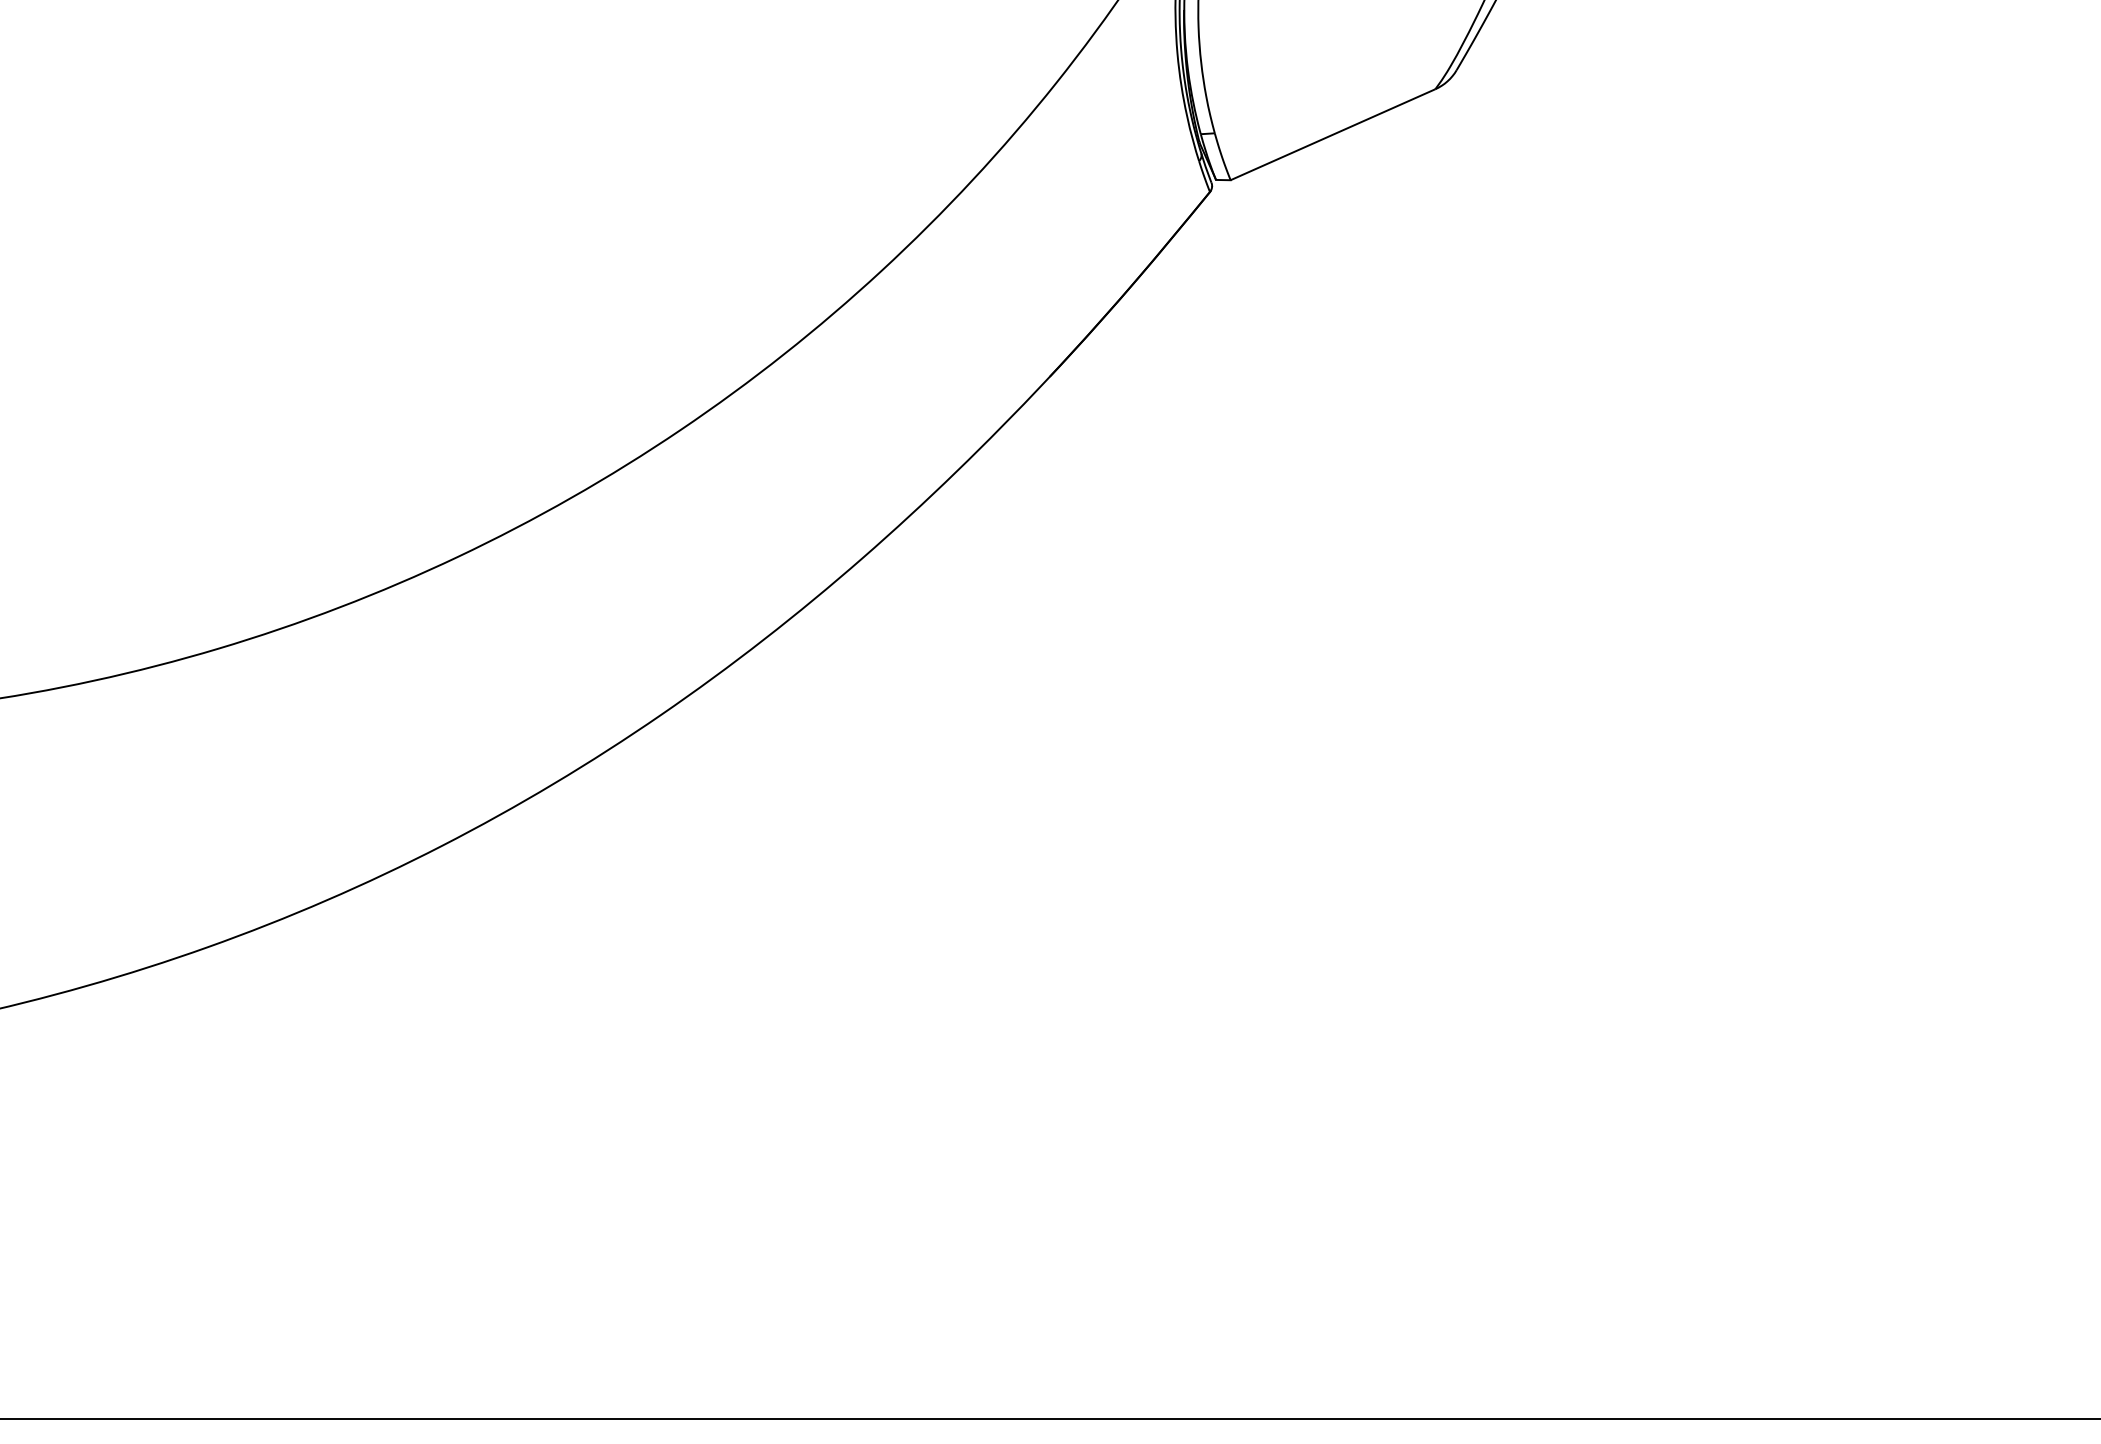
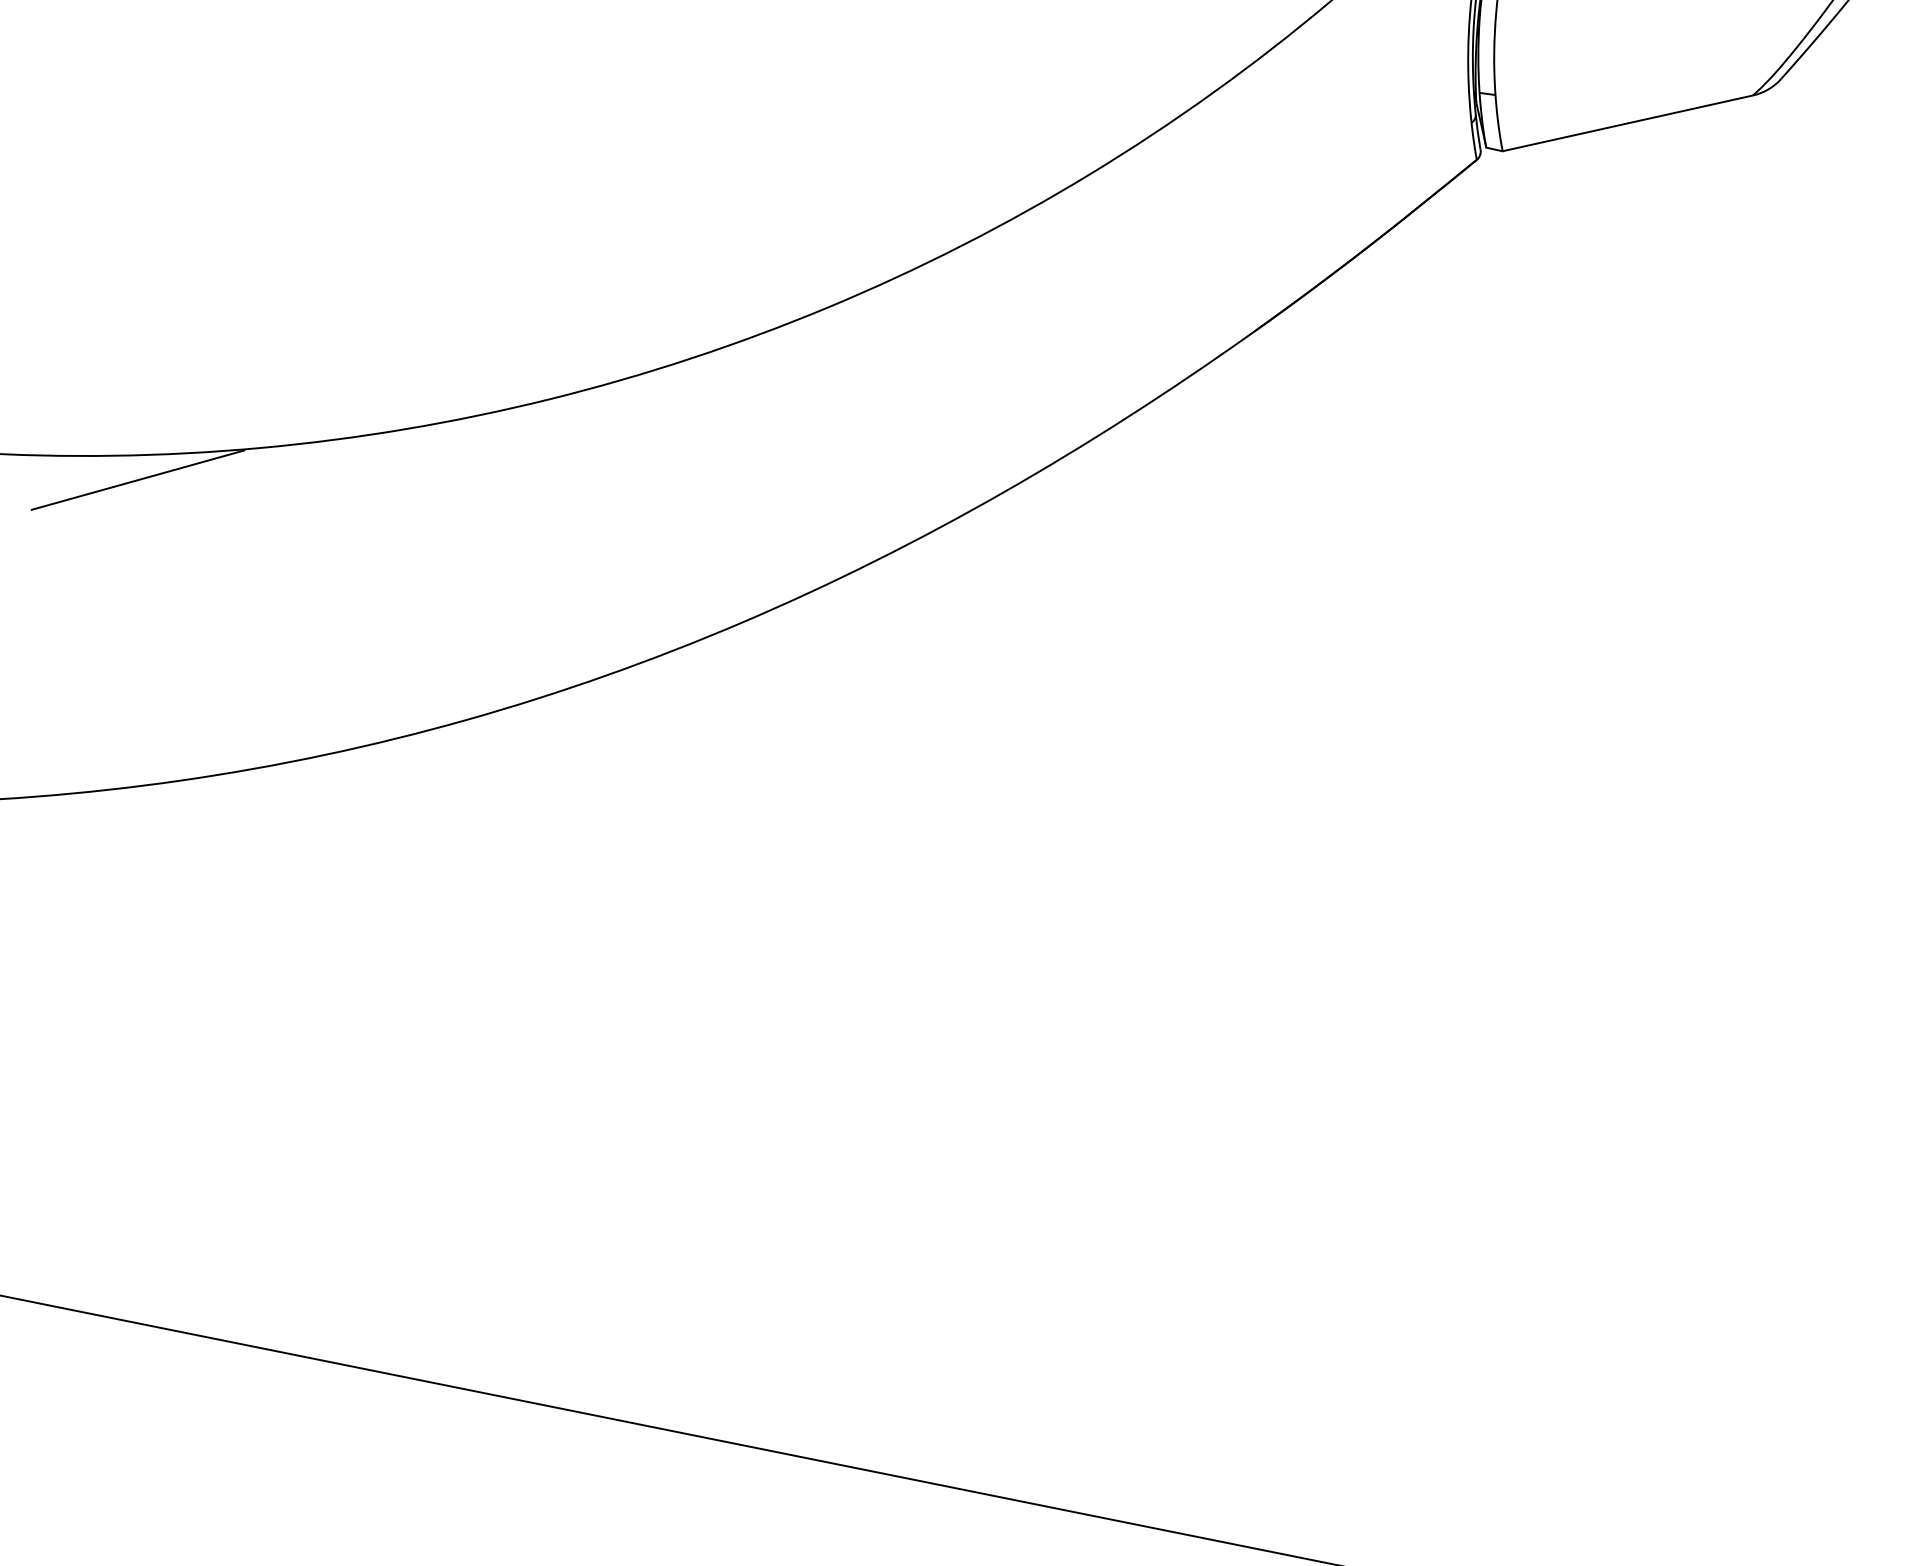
line: (118, 697) -> (137, 480), added

